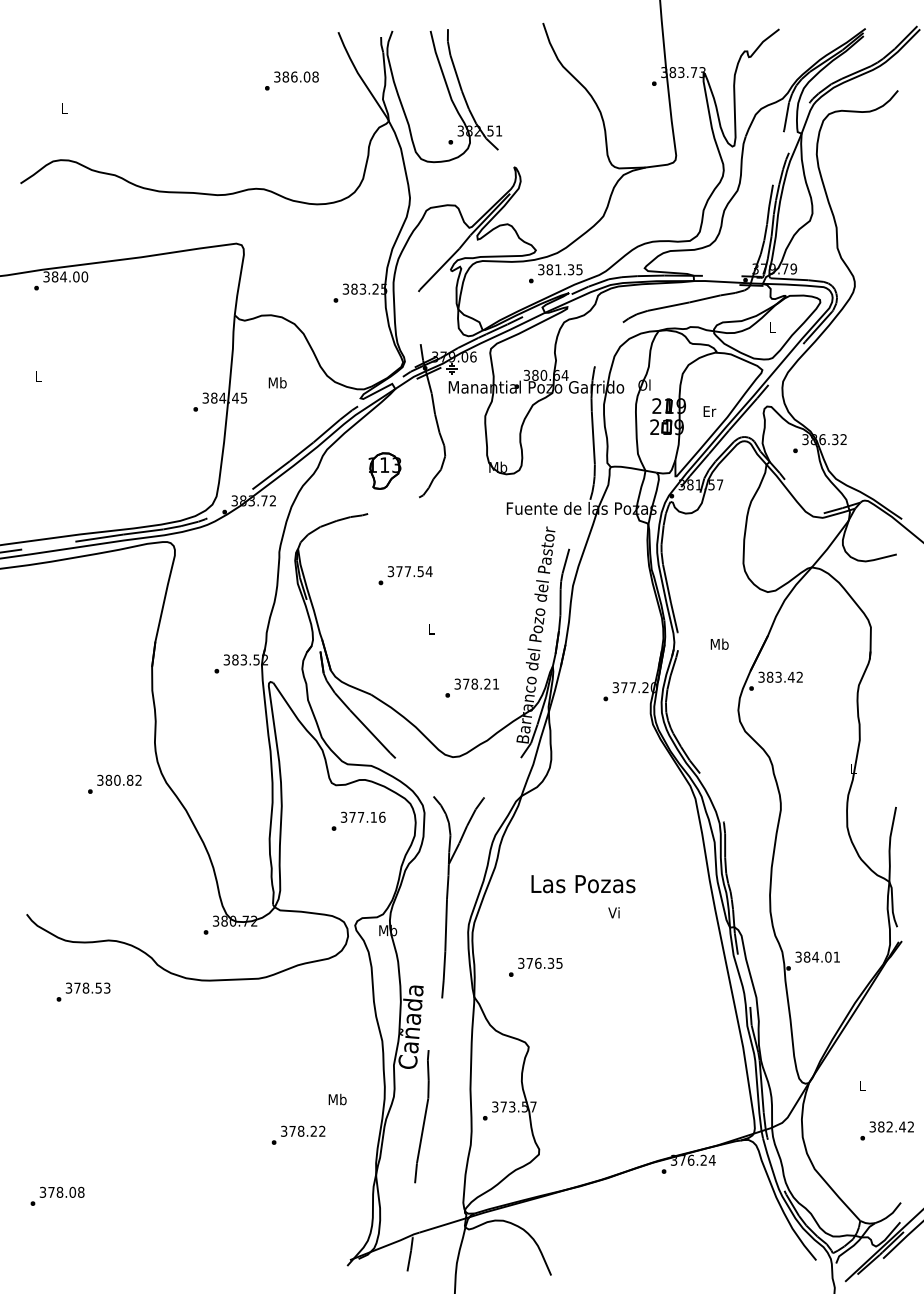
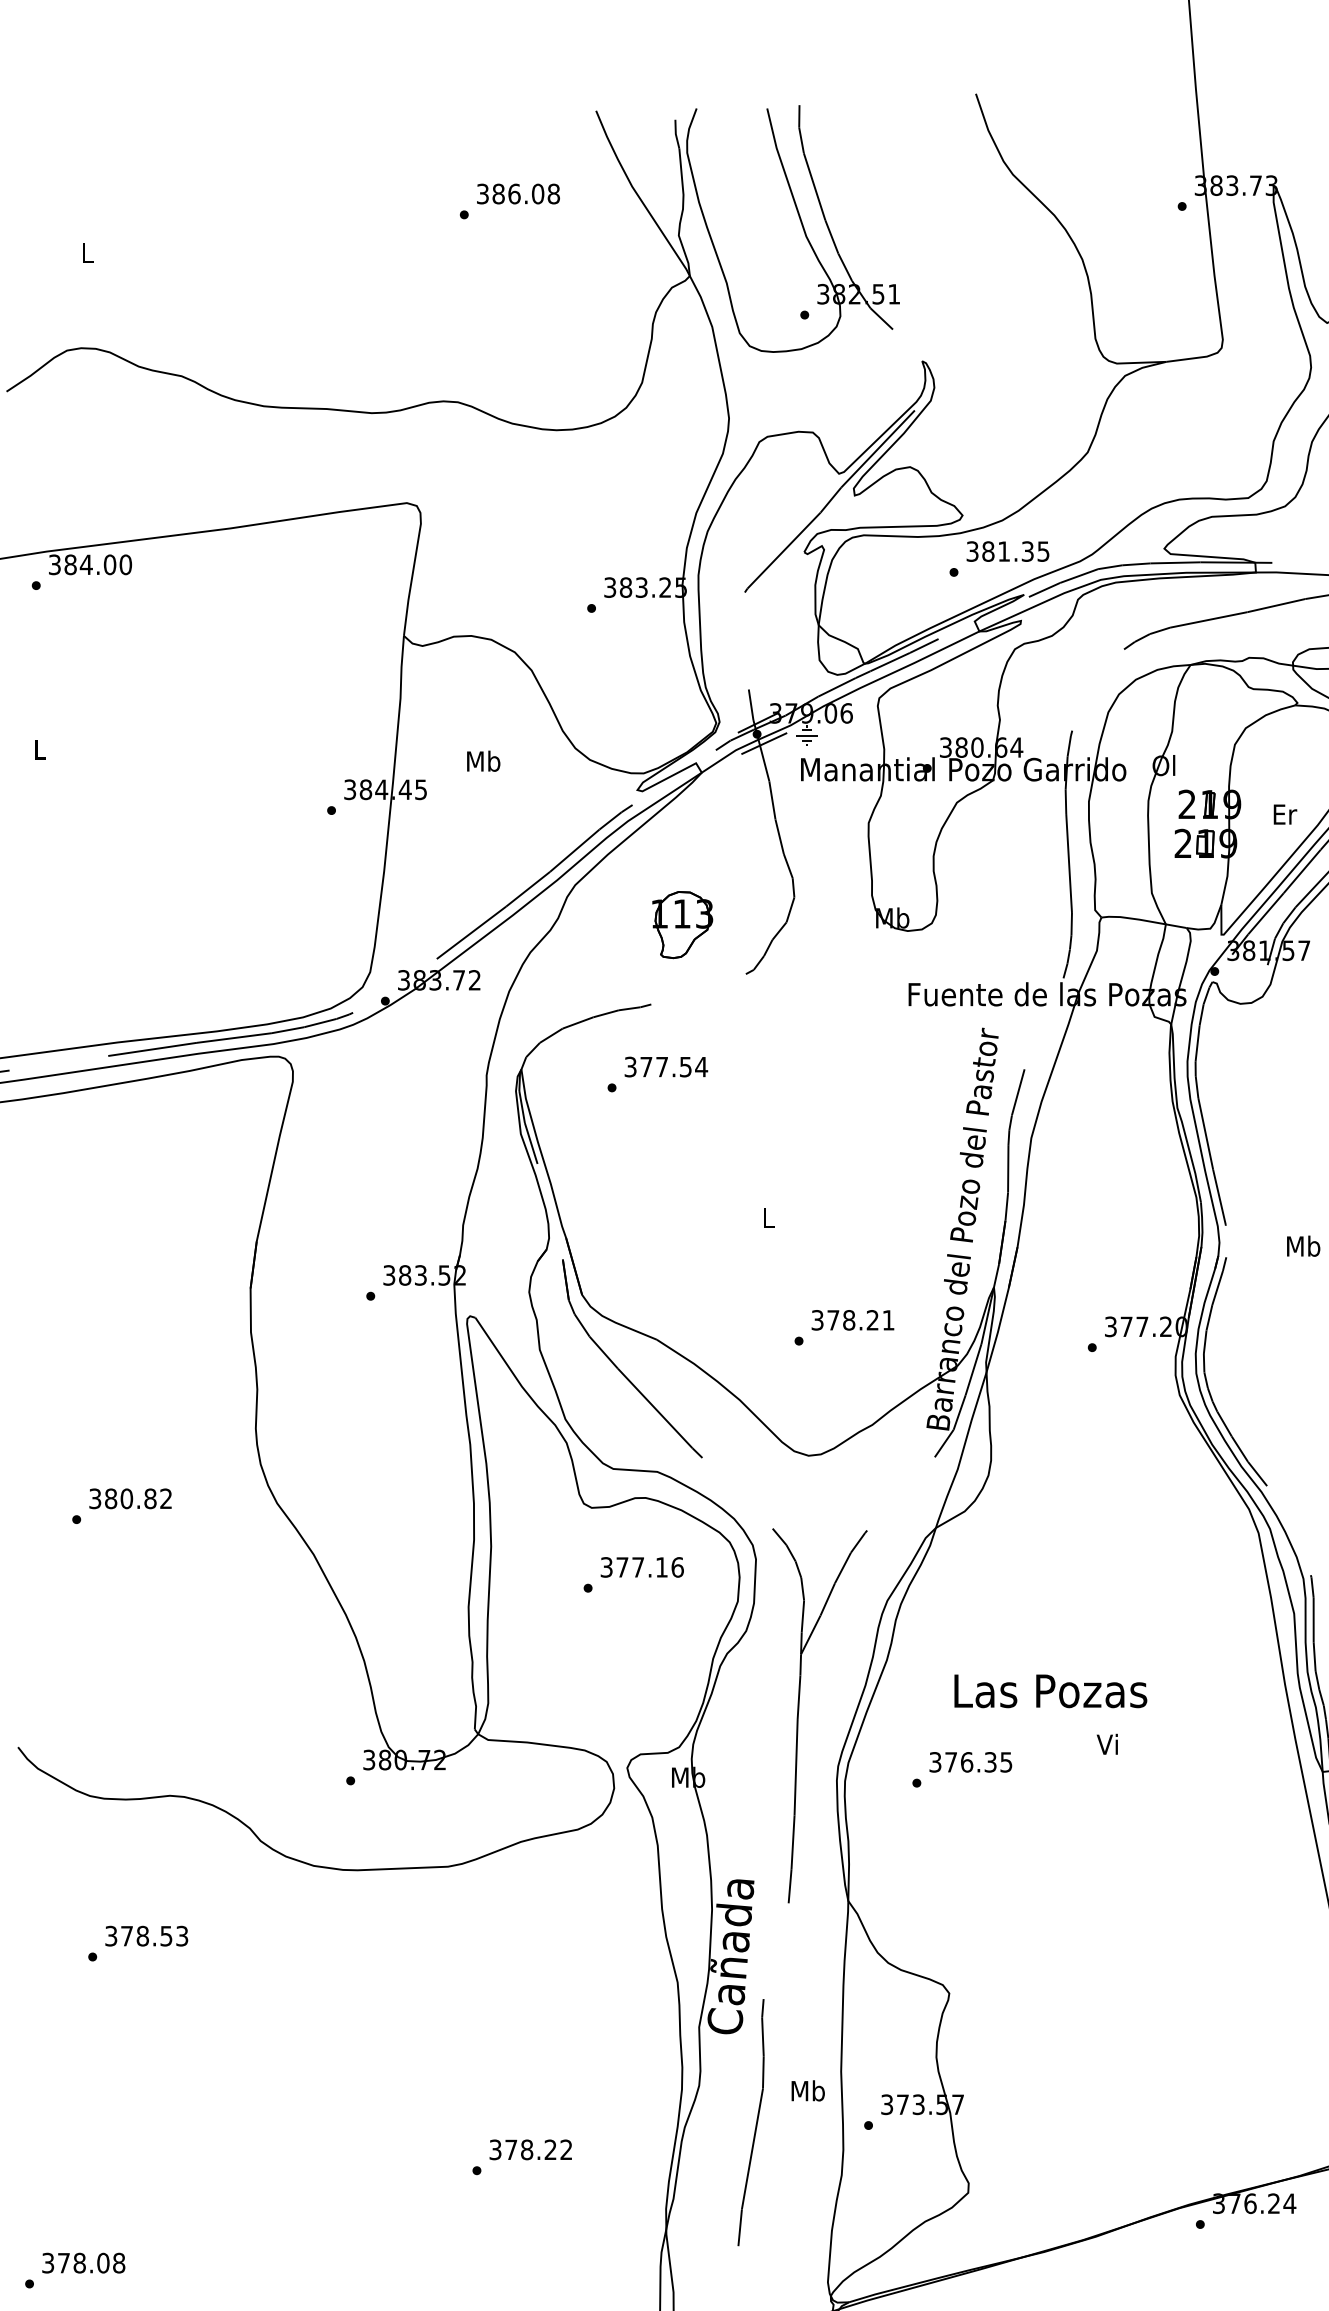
text: (405, 575) -> (657, 1074), moved
text: (114, 783) -> (121, 1504), moved
text: (535, 966) -> (961, 1767), moved
text: (83, 991) -> (138, 1942), moved
text: (337, 1099) -> (807, 2090), moved

